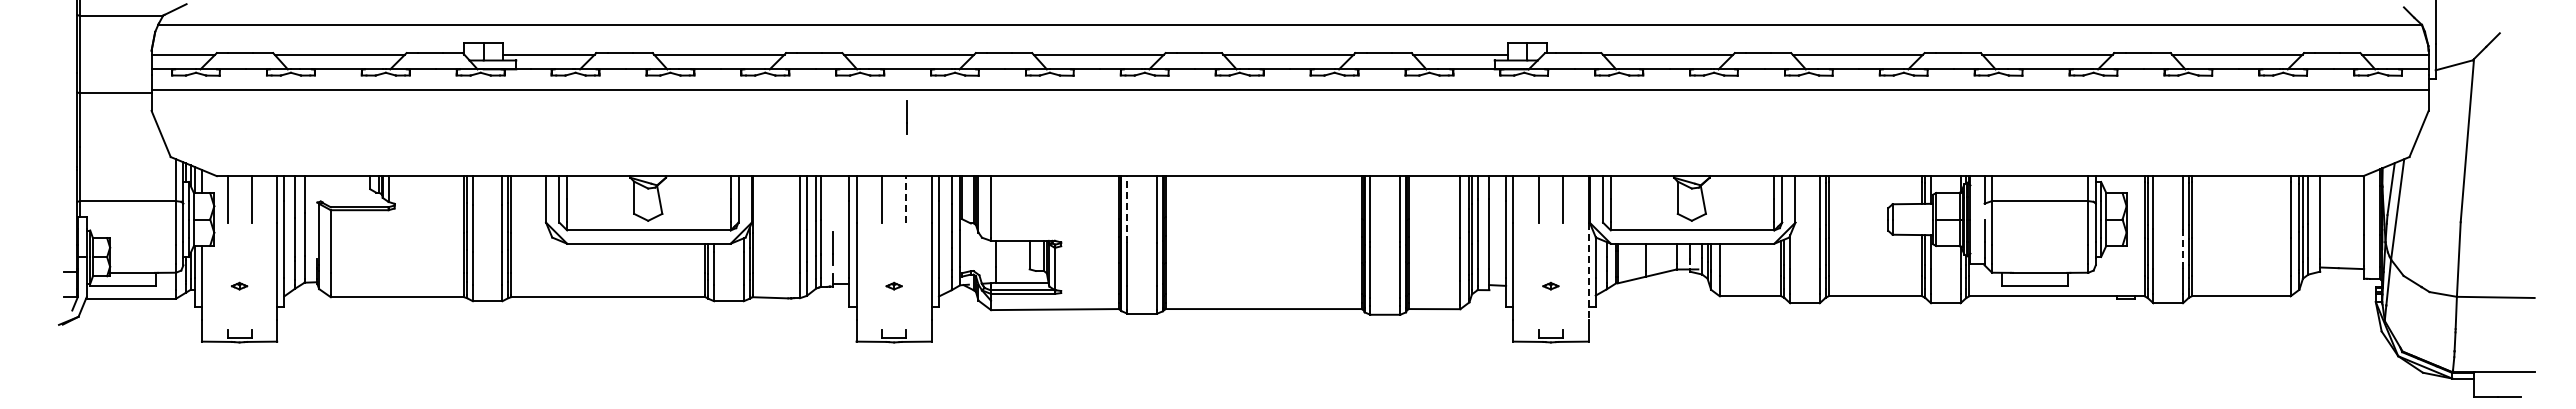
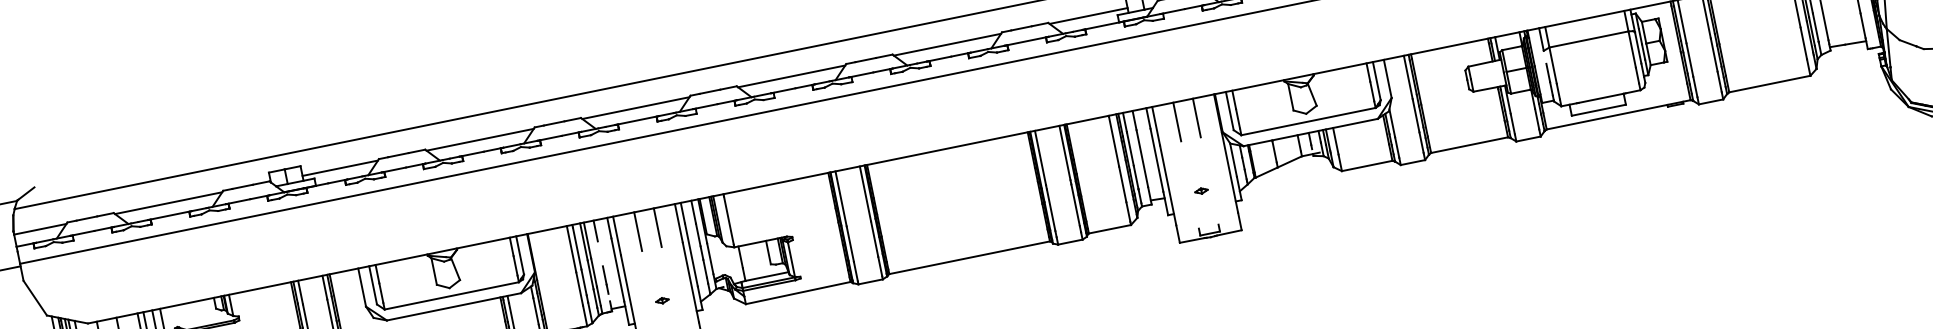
line: (906, 117) -> (644, 160), removed
line: (832, 188) -> (595, 230), added
line: (906, 199) -> (658, 227), dashed -> solid
line: (1127, 209) -> (841, 198), dashed -> solid
line: (2183, 249) -> (1714, 55), dashed -> solid
line: (1588, 271) -> (1229, 172), dashed -> solid

